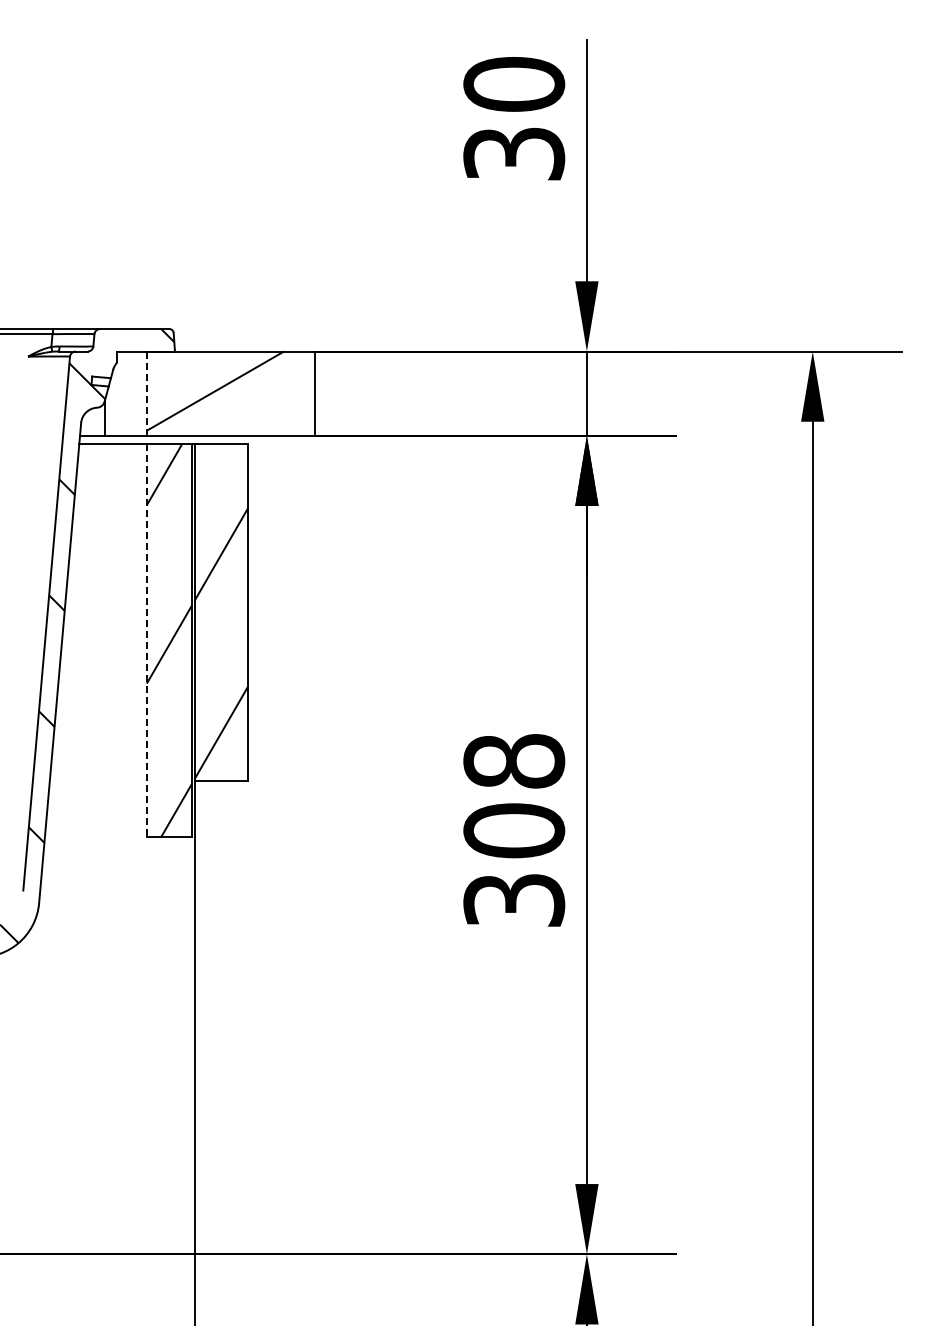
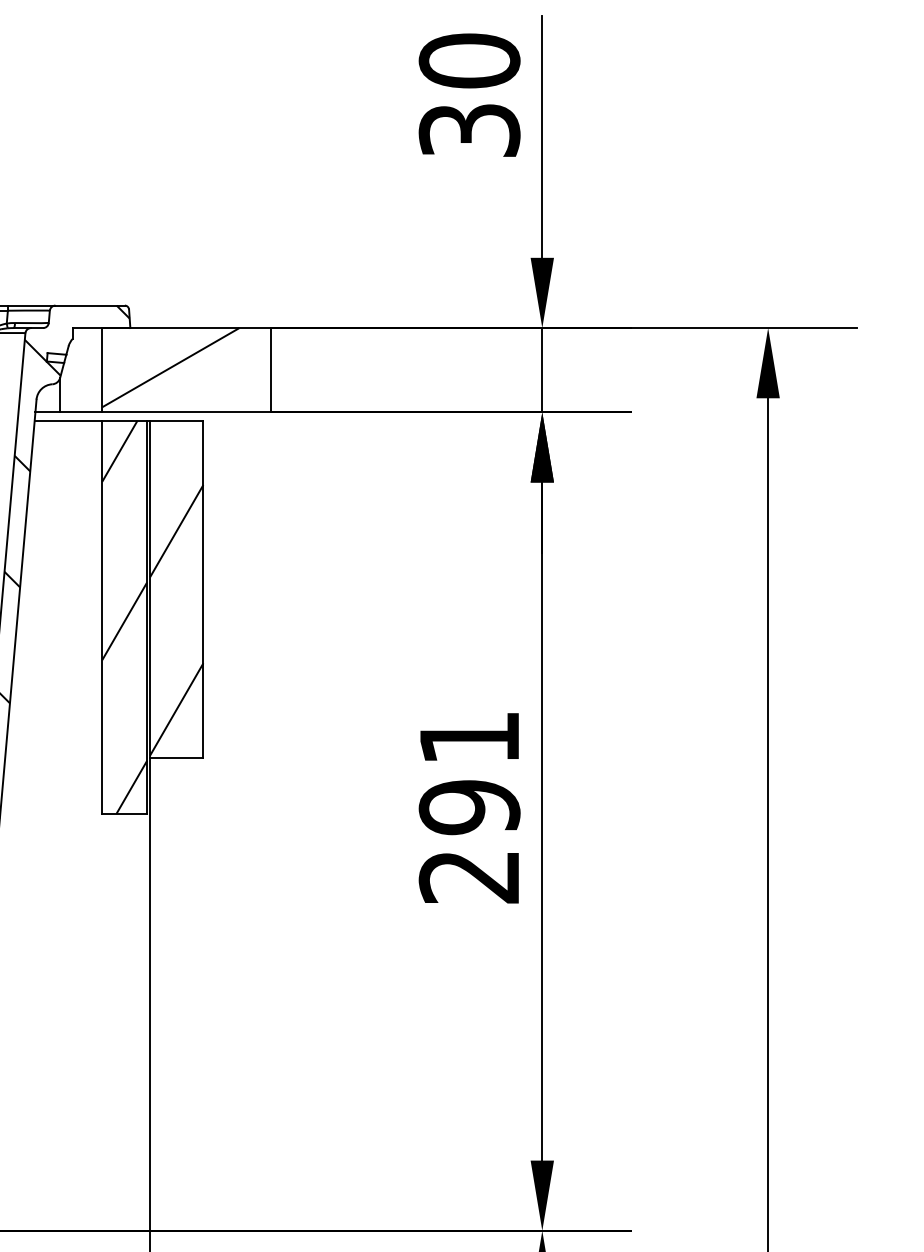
line: (146, 394) -> (101, 371), dashed -> solid
line: (146, 640) -> (101, 617), dashed -> solid
text: (514, 830) -> (469, 807), 308 -> 291

